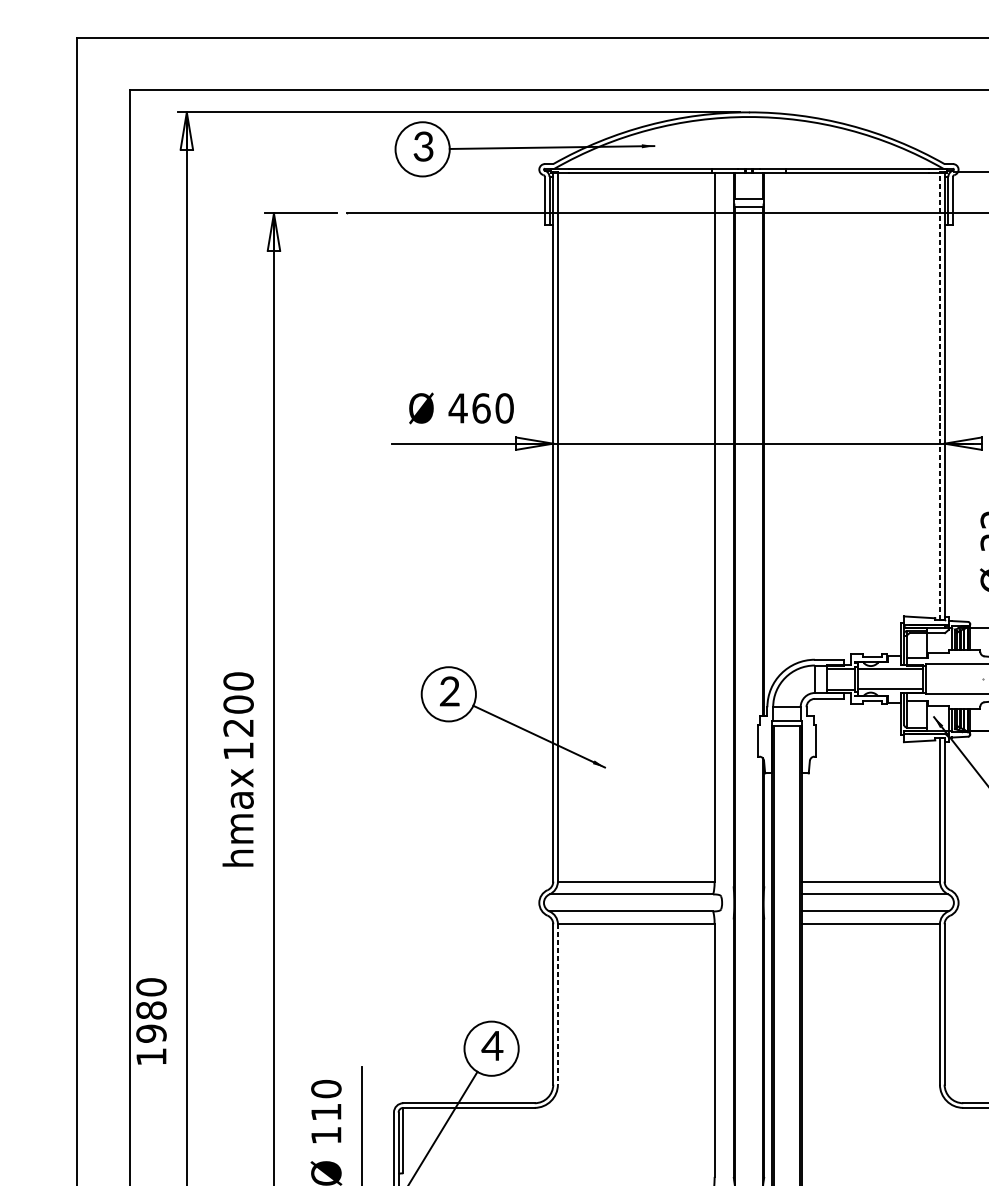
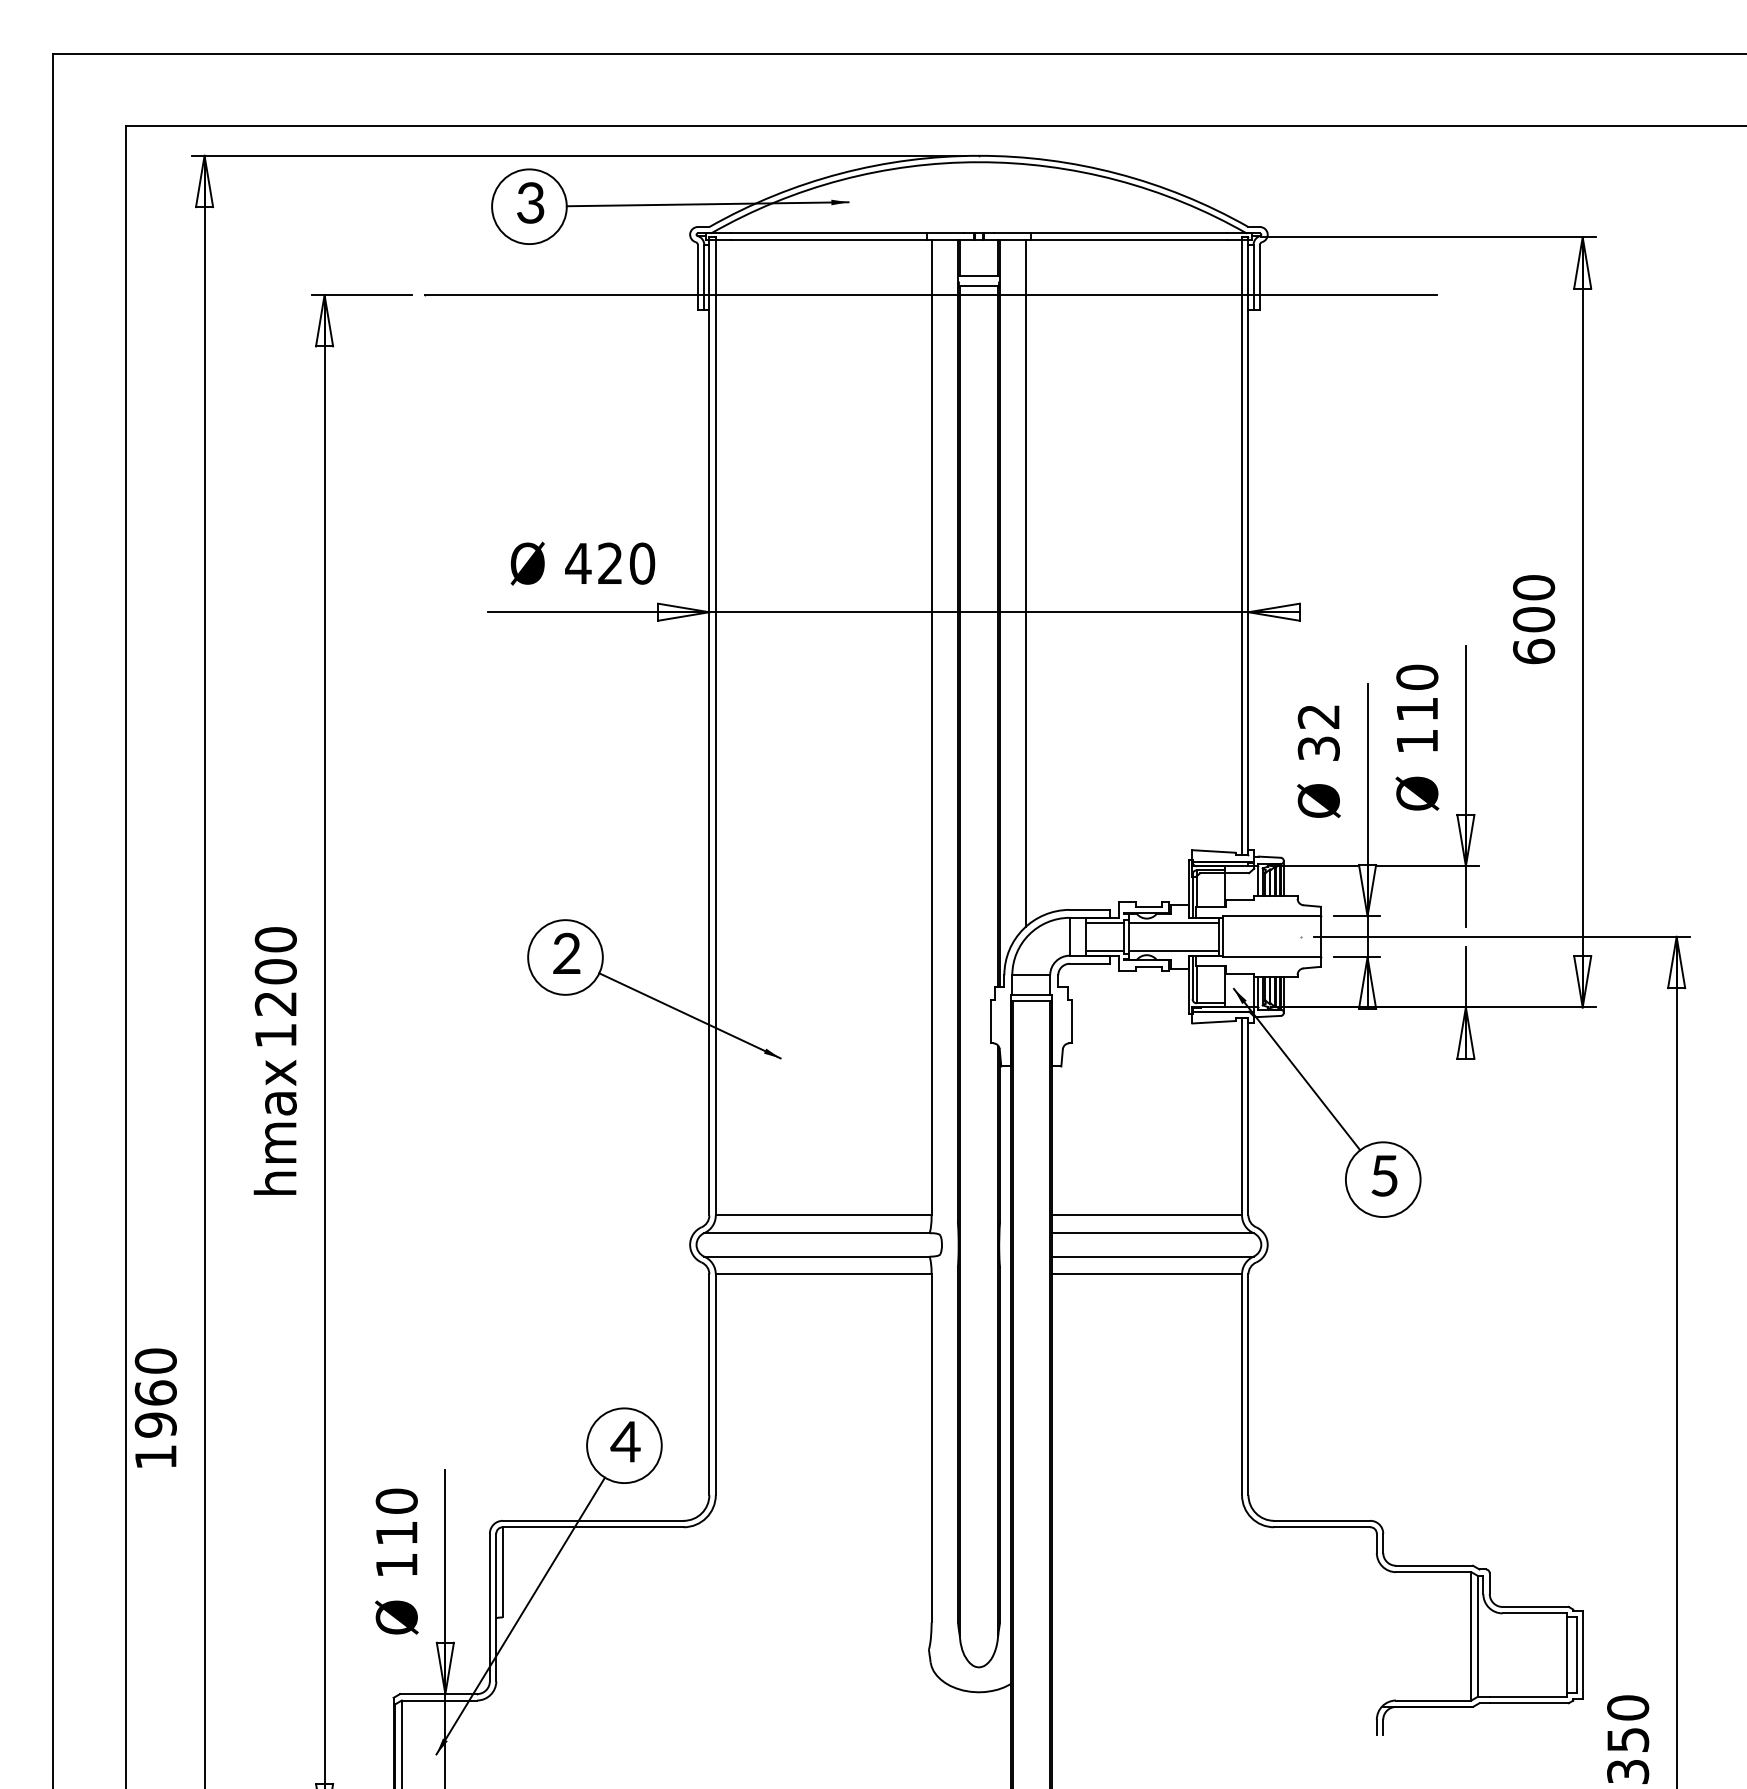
line: (940, 395) -> (1242, 545), dashed -> solid
text: (481, 408) -> (610, 563), 460 -> 420
line: (783, 422) -> (1026, 582), added
line: (557, 1004) -> (715, 1385), dashed -> solid
text: (151, 1010) -> (155, 1392), 1980 -> 1960

